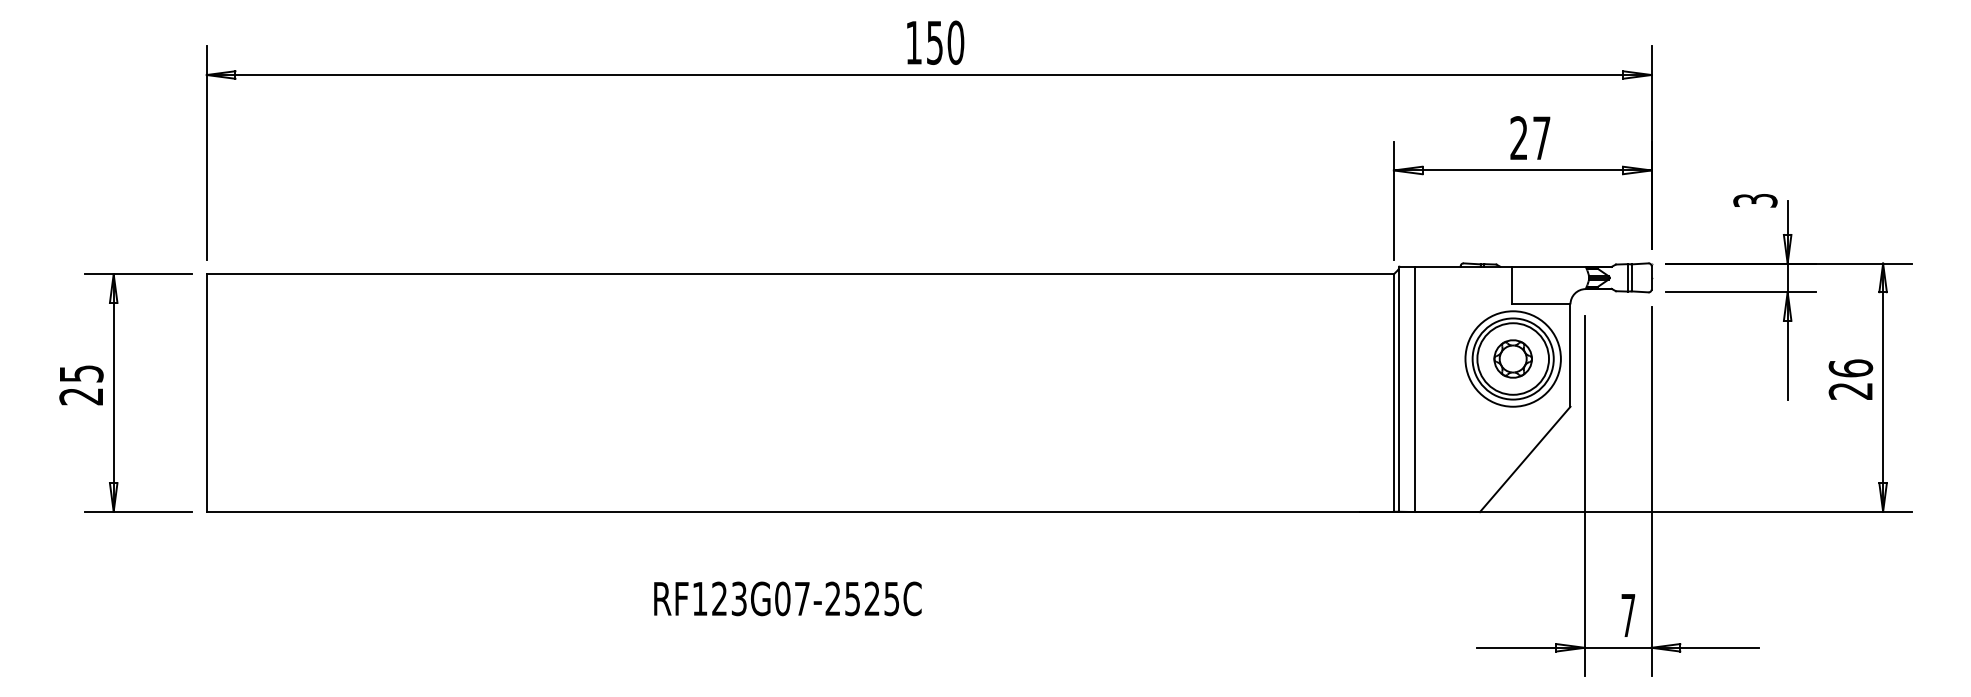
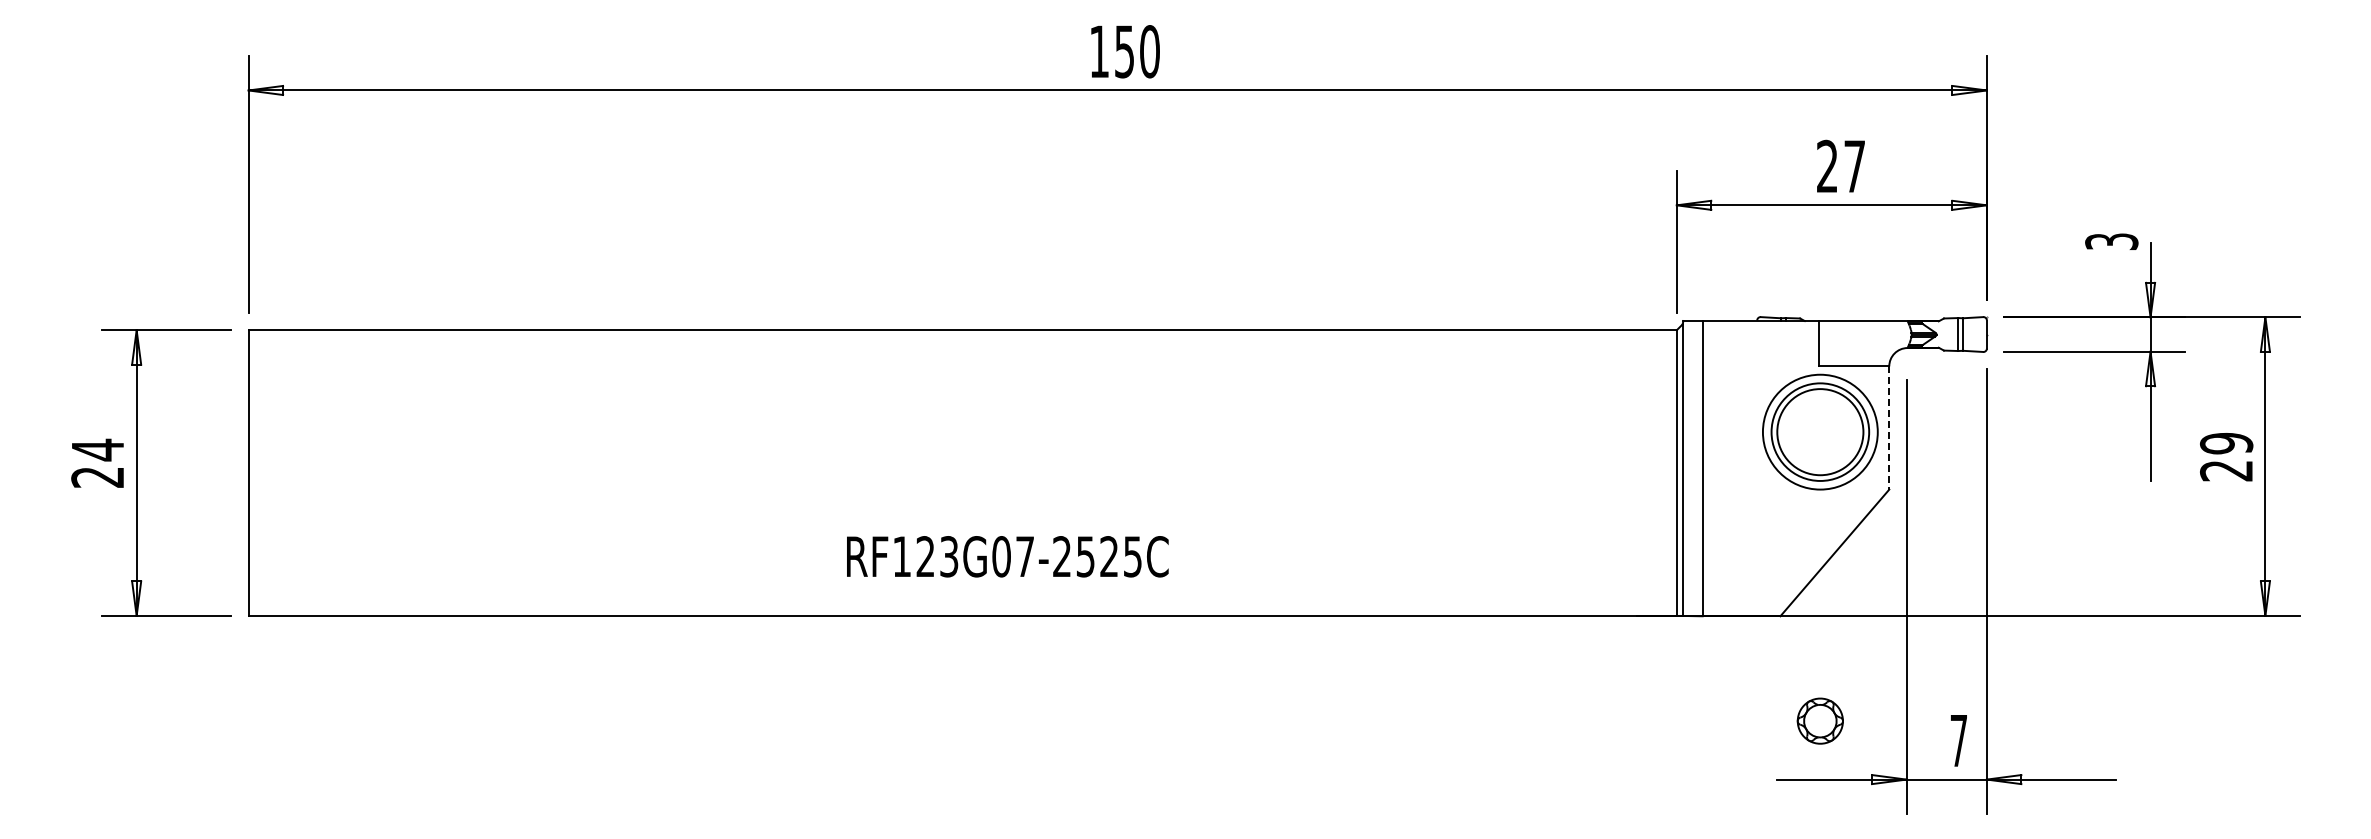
line: (1570, 355) -> (1889, 428), solid -> dashed
part: (1512, 358) -> (1819, 720), moved
text: (1850, 368) -> (2226, 443), 26 -> 29
text: (81, 373) -> (98, 449), 25 -> 24
text: (787, 598) -> (1007, 556), moved

